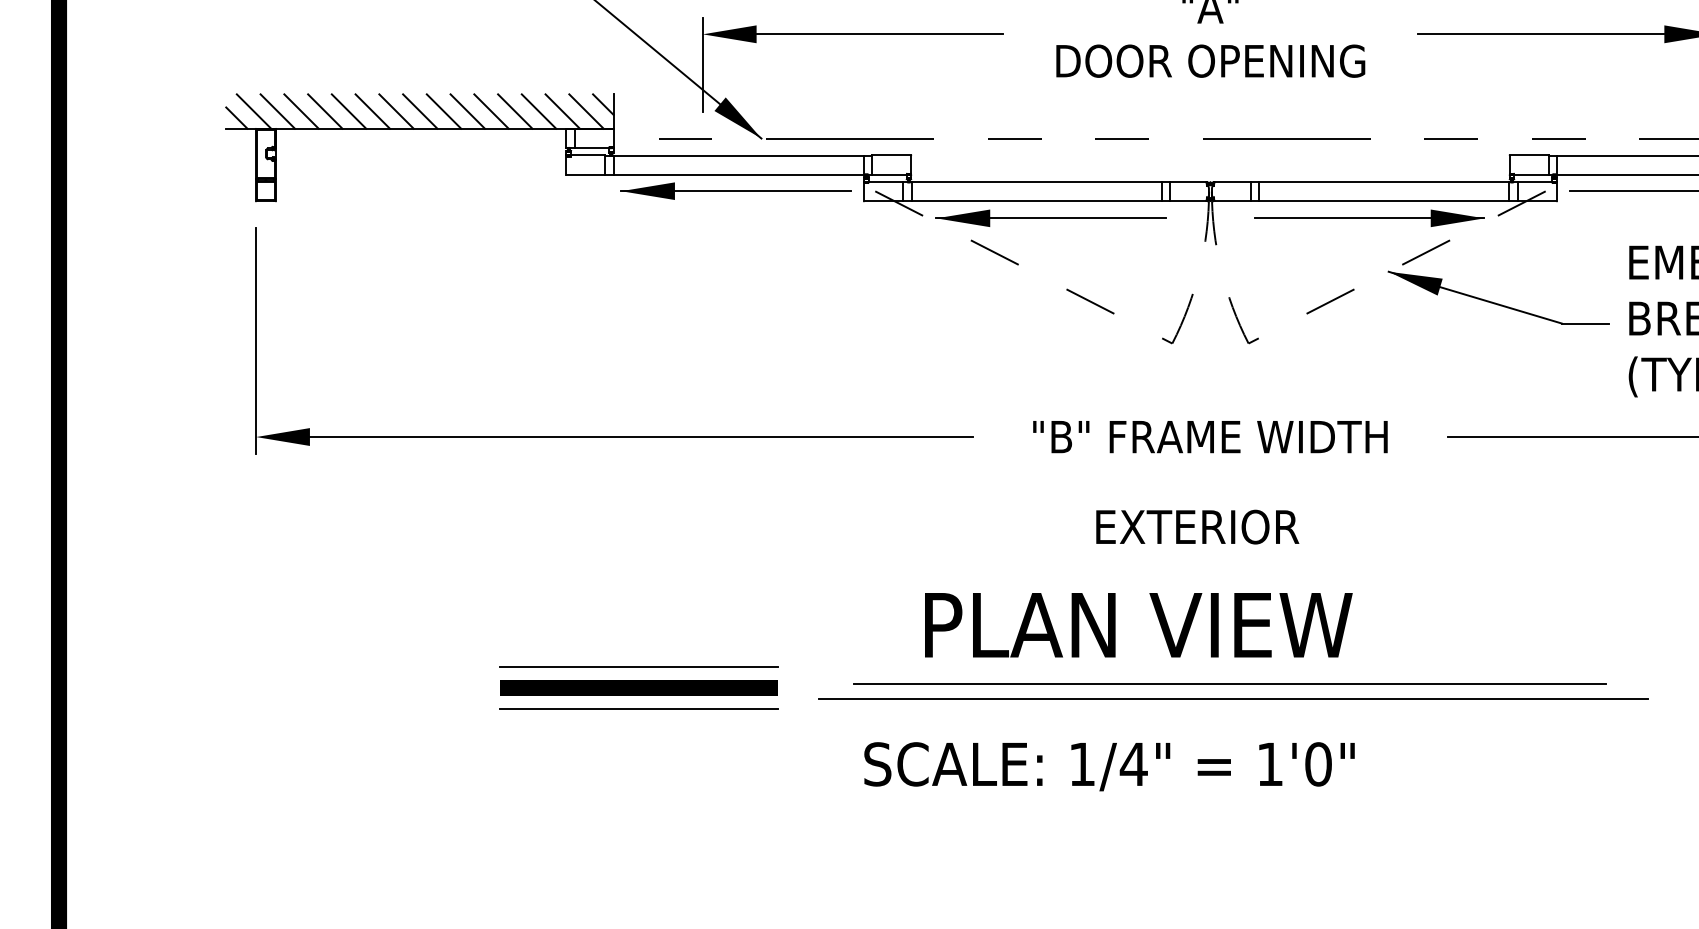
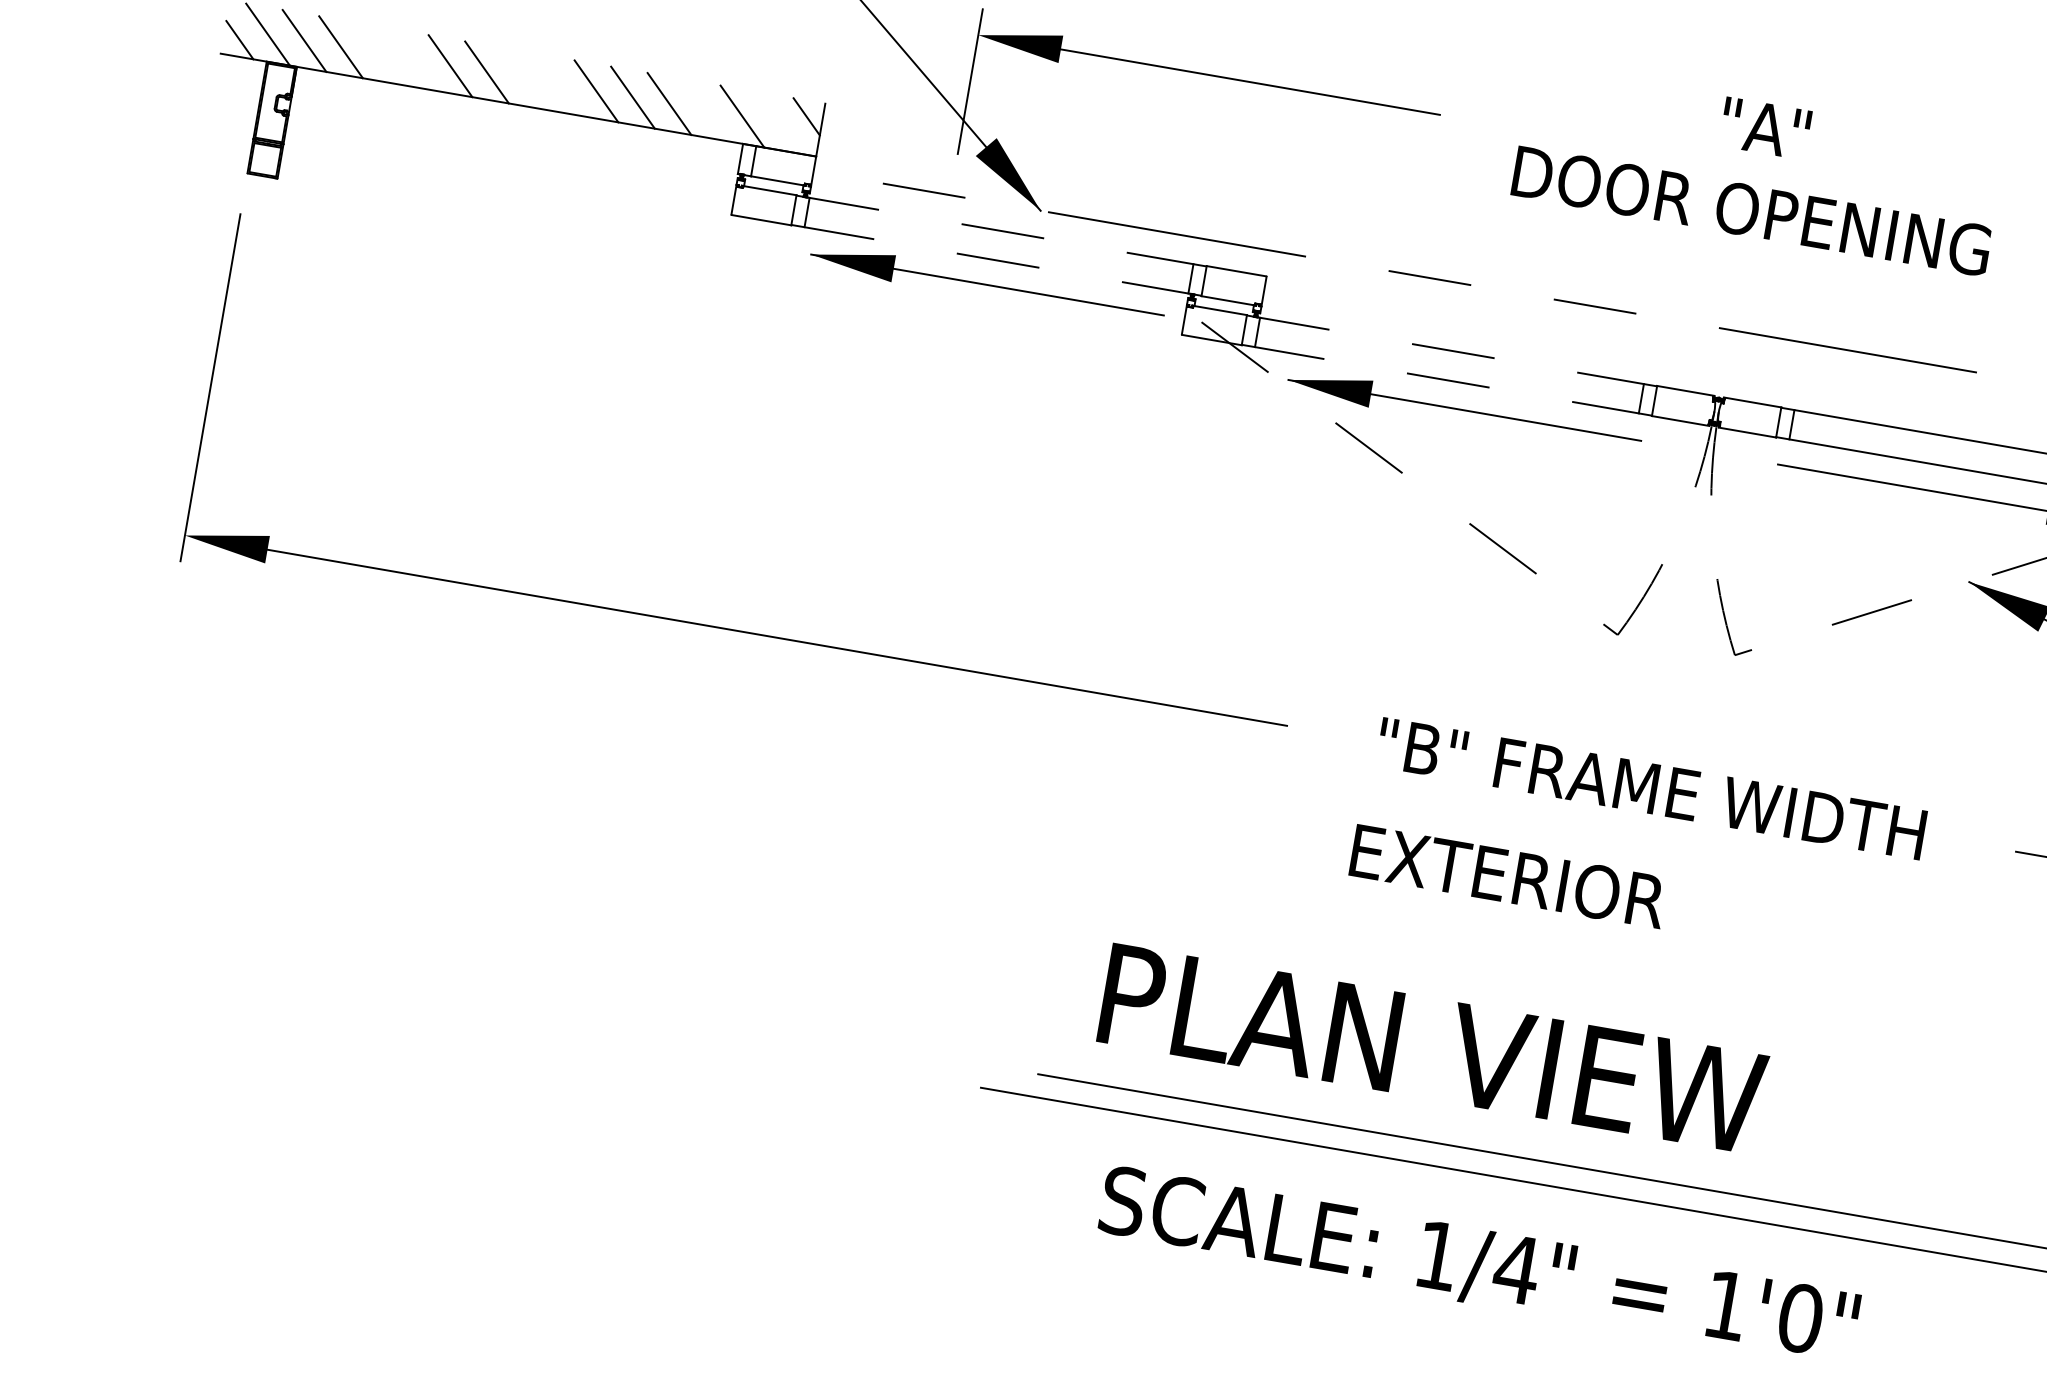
line: (325, 111) -> (377, 53), removed
line: (348, 111) -> (413, 59), removed
line: (420, 111) -> (523, 78), removed
line: (443, 111) -> (559, 84), removed
line: (538, 111) -> (705, 110), removed
line: (586, 111) -> (778, 122), removed
line: (739, 155) -> (1002, 231), solid -> dashed
line: (739, 174) -> (997, 260), solid -> dashed
line: (1037, 182) -> (1453, 351), solid -> dashed
line: (1037, 201) -> (1448, 380), solid -> dashed
text: (1197, 526) -> (1508, 875), moved
text: (1138, 625) -> (1432, 1049), moved
line: (638, 666) -> (711, 989), removed
line: (638, 687) -> (705, 1021), removed
line: (638, 709) -> (700, 1055), removed
text: (1109, 766) -> (1478, 1266), moved

